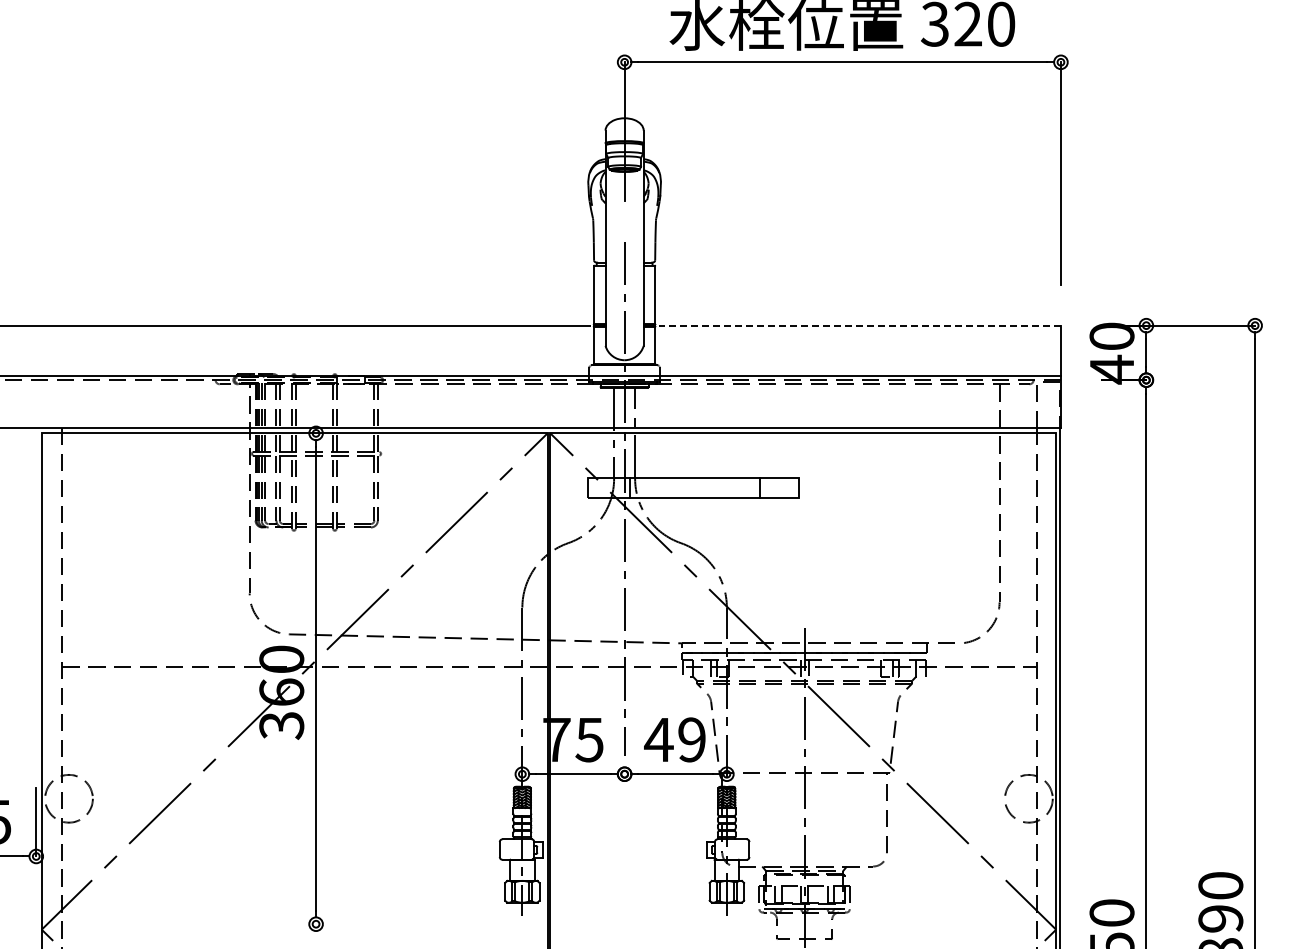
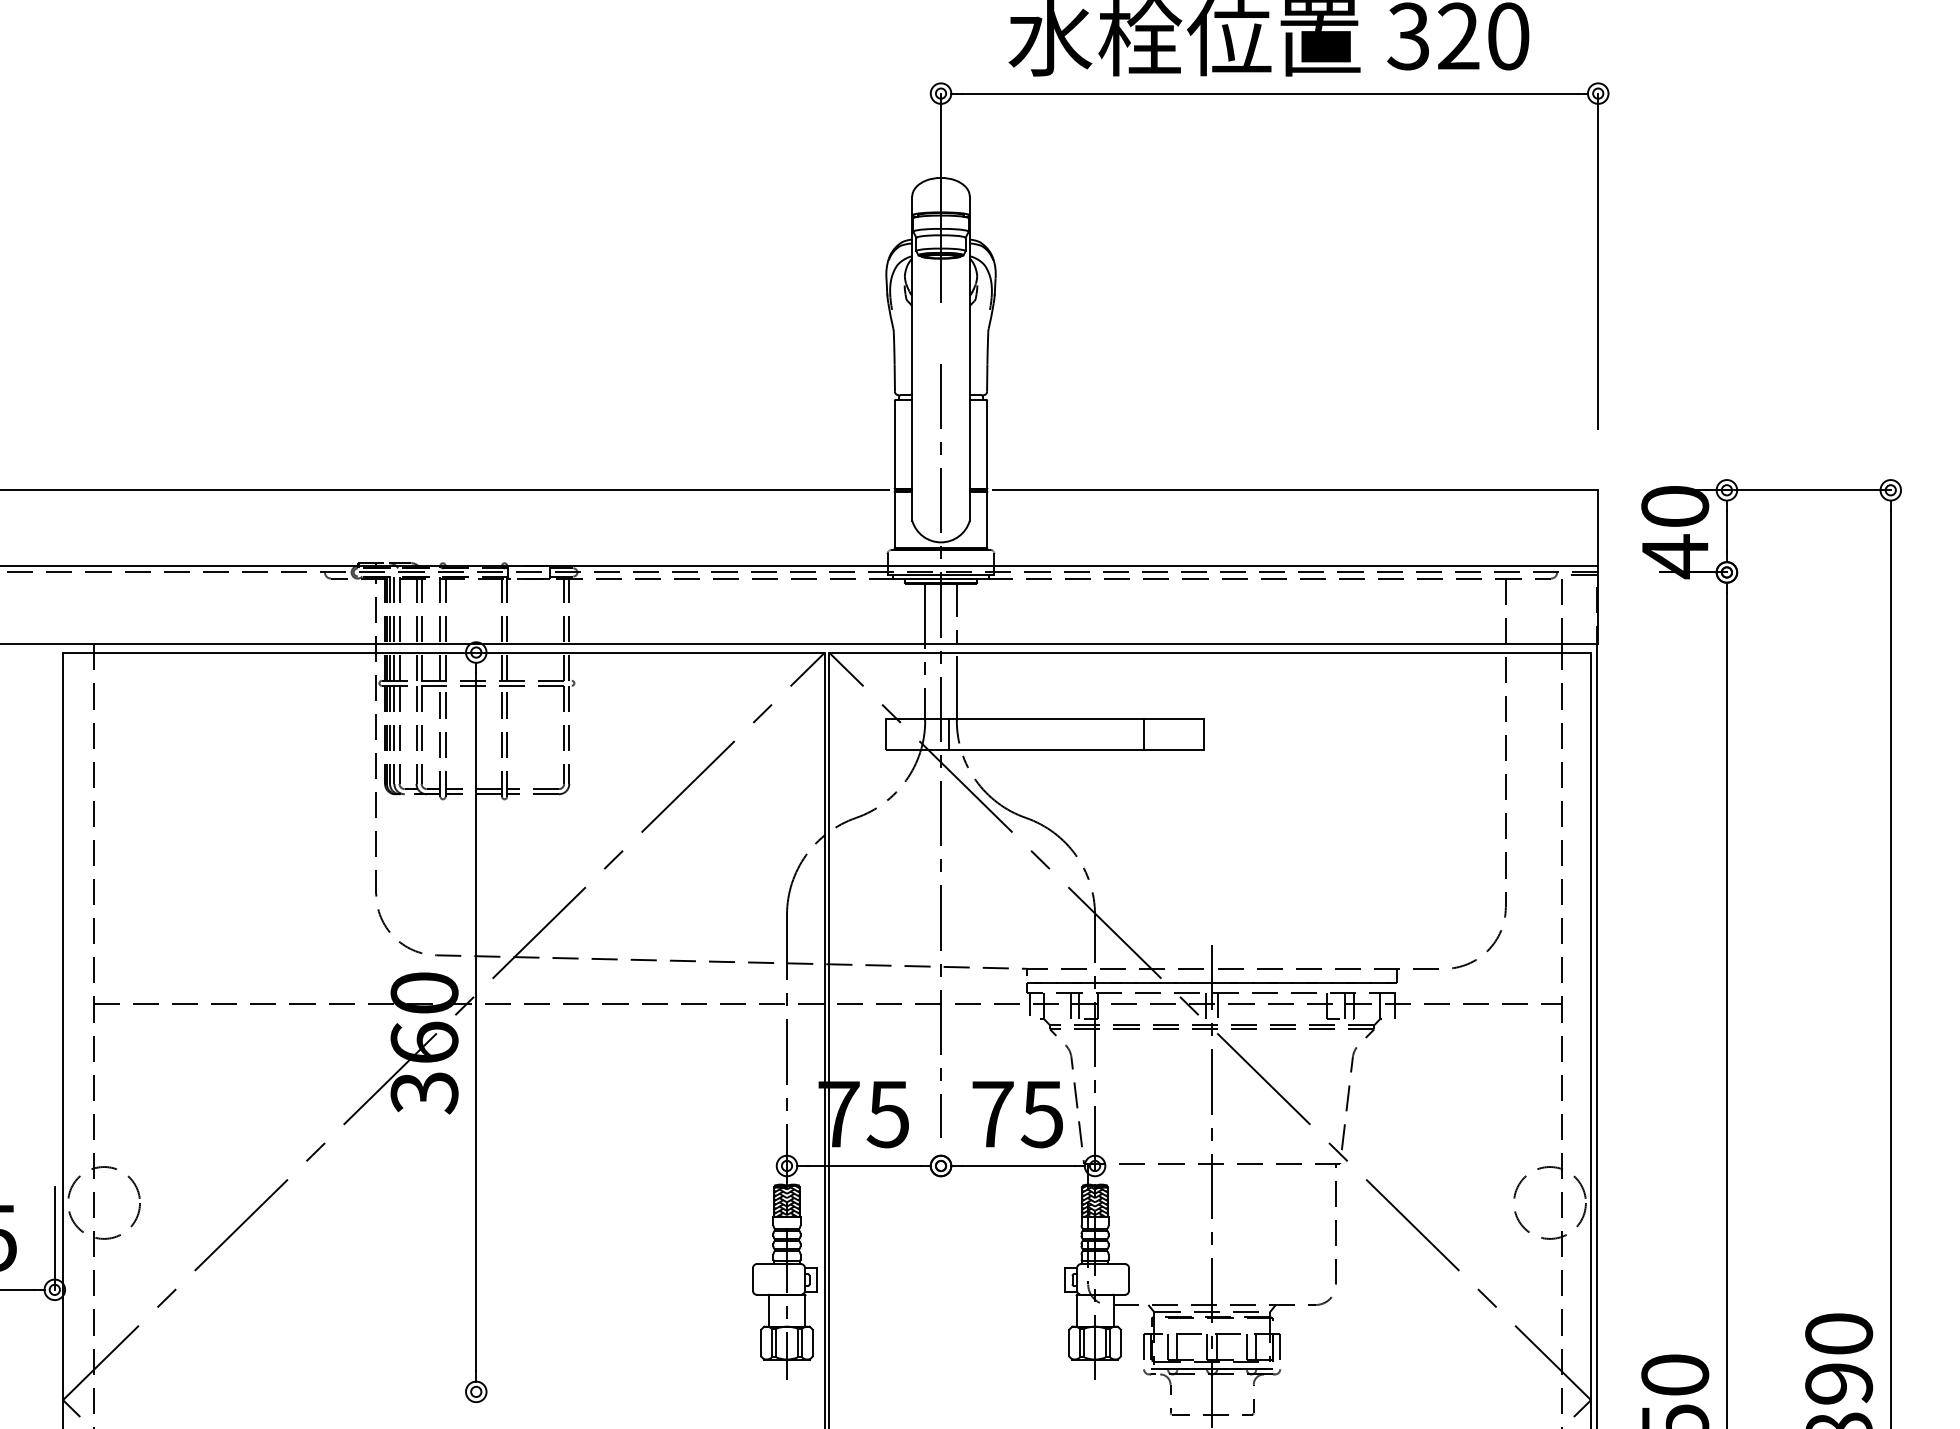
line: (859, 325) -> (1294, 490), dashed -> solid
text: (674, 739) -> (1016, 1113), 49 -> 75

